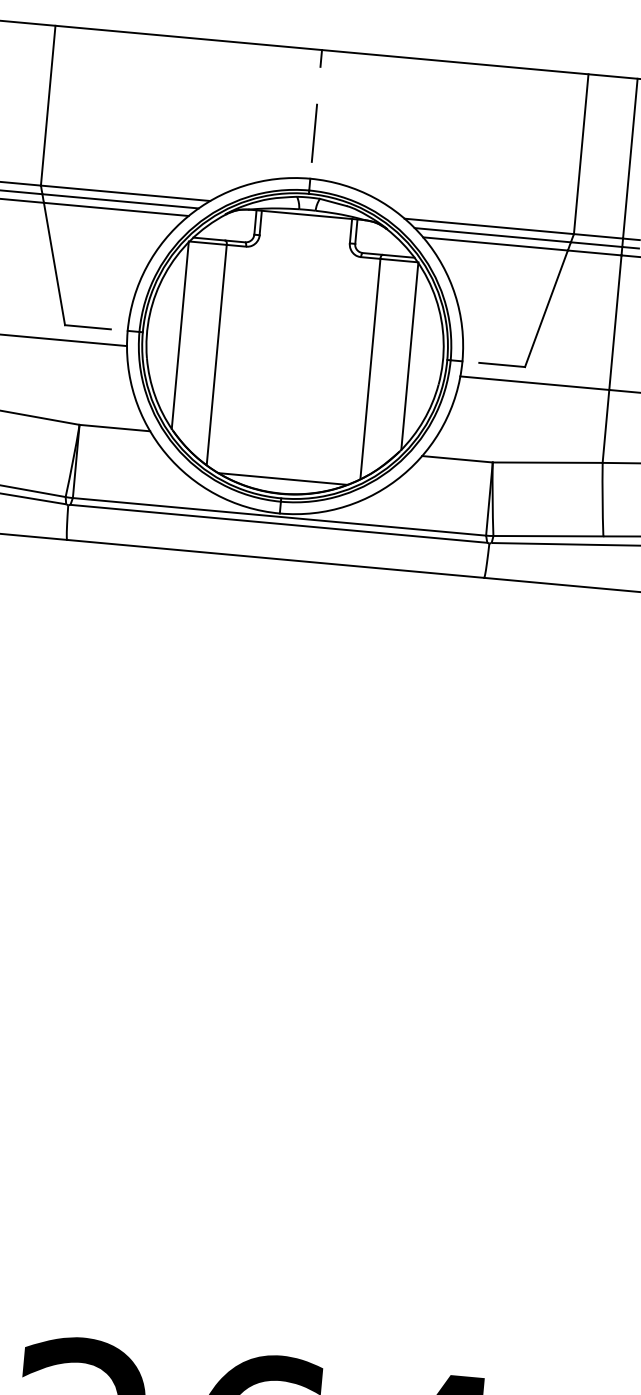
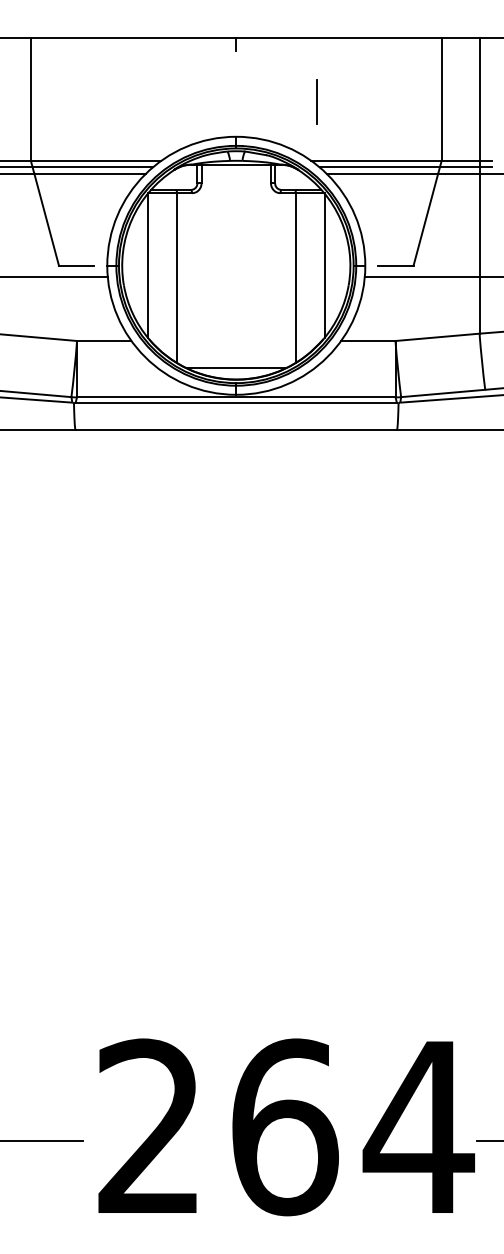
line: (313, 132) -> (316, 101), moved

